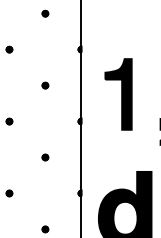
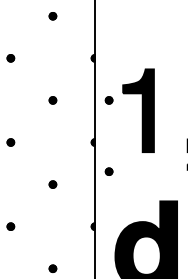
part: (93, 85) -> (109, 100), added
part: (93, 146) -> (109, 171), added

